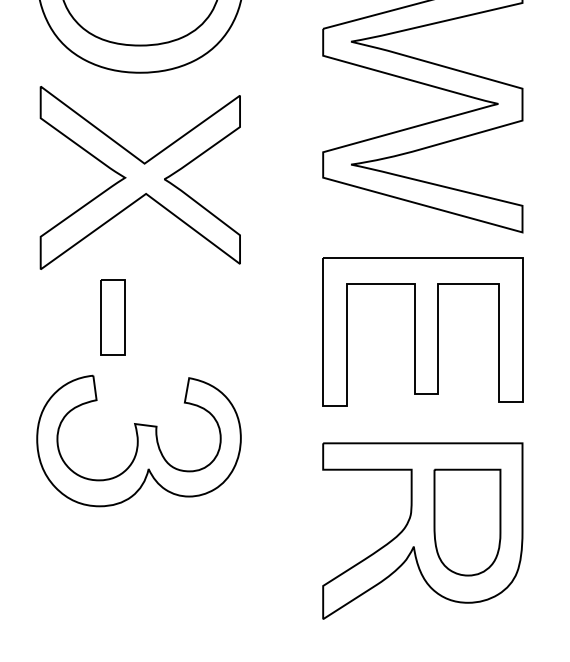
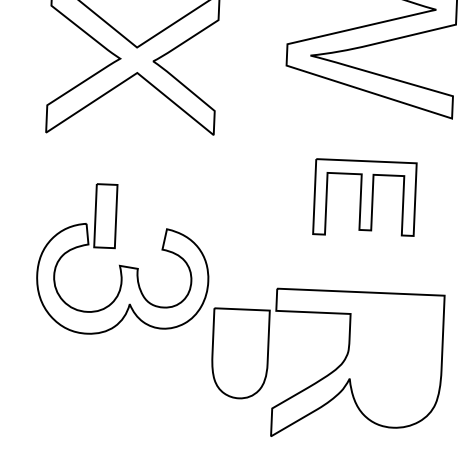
part: (112, 317) -> (105, 216), moved
part: (422, 331) -> (364, 198), size x0.6
part: (467, 522) -> (240, 353), moved

